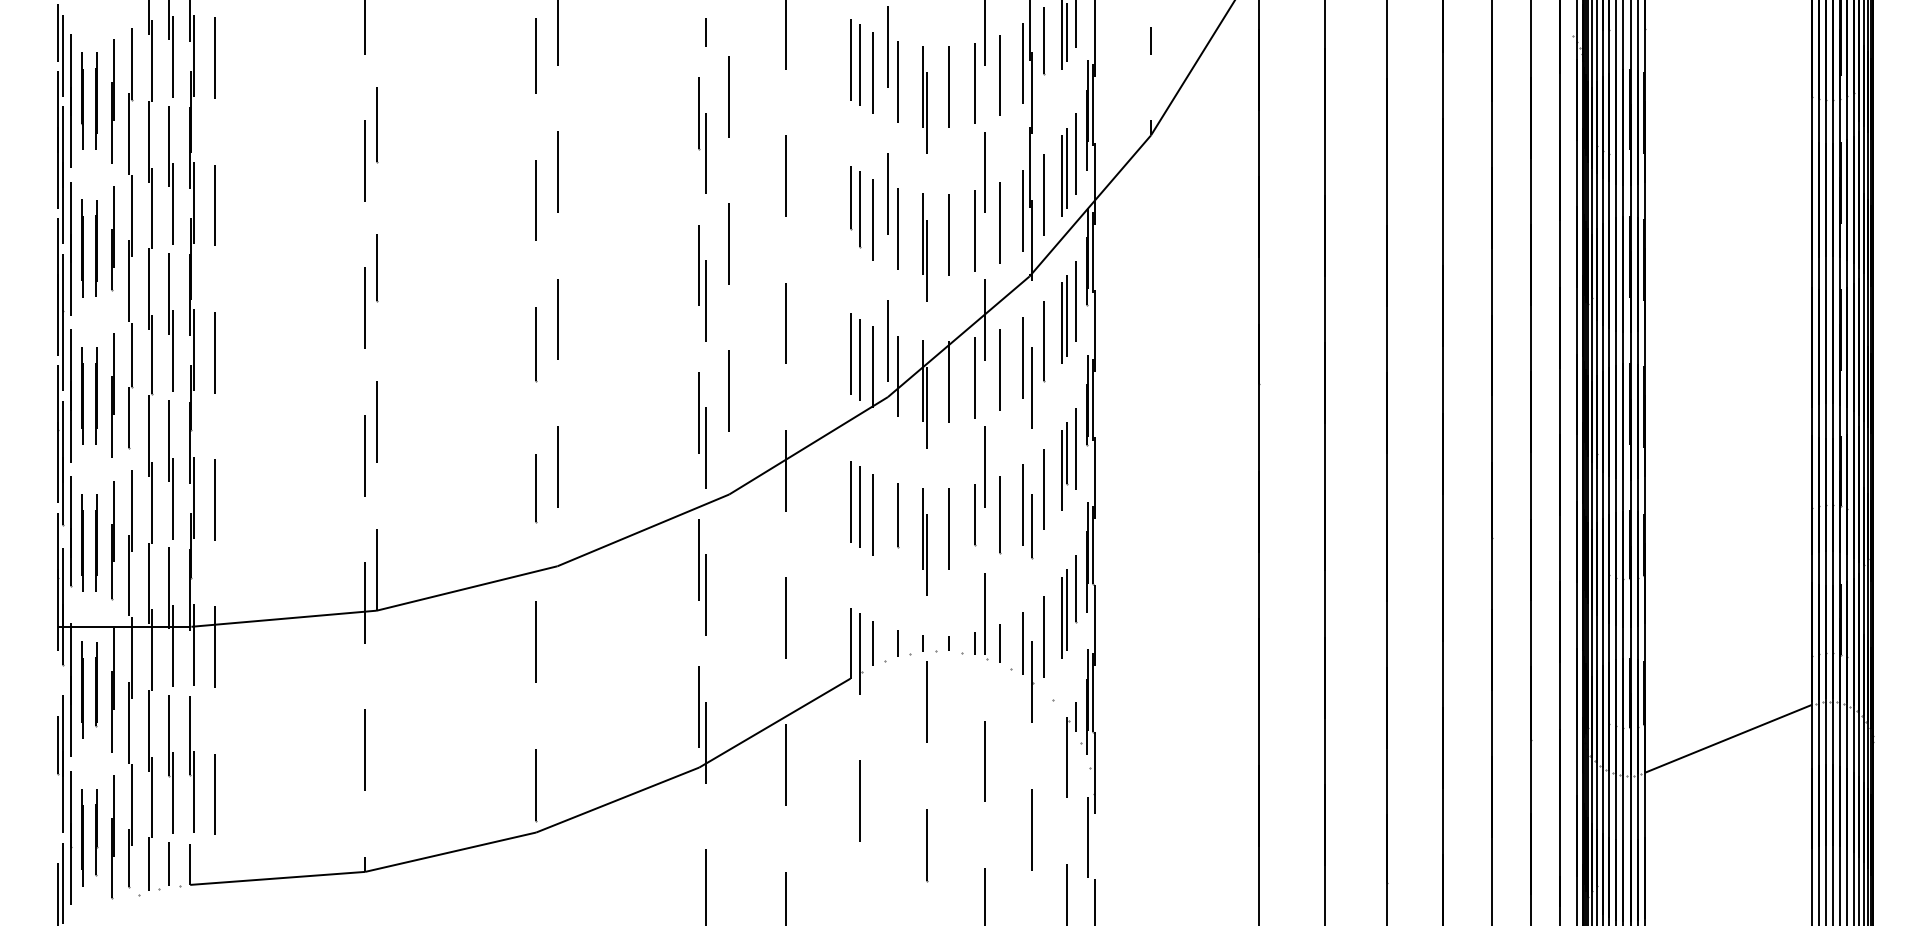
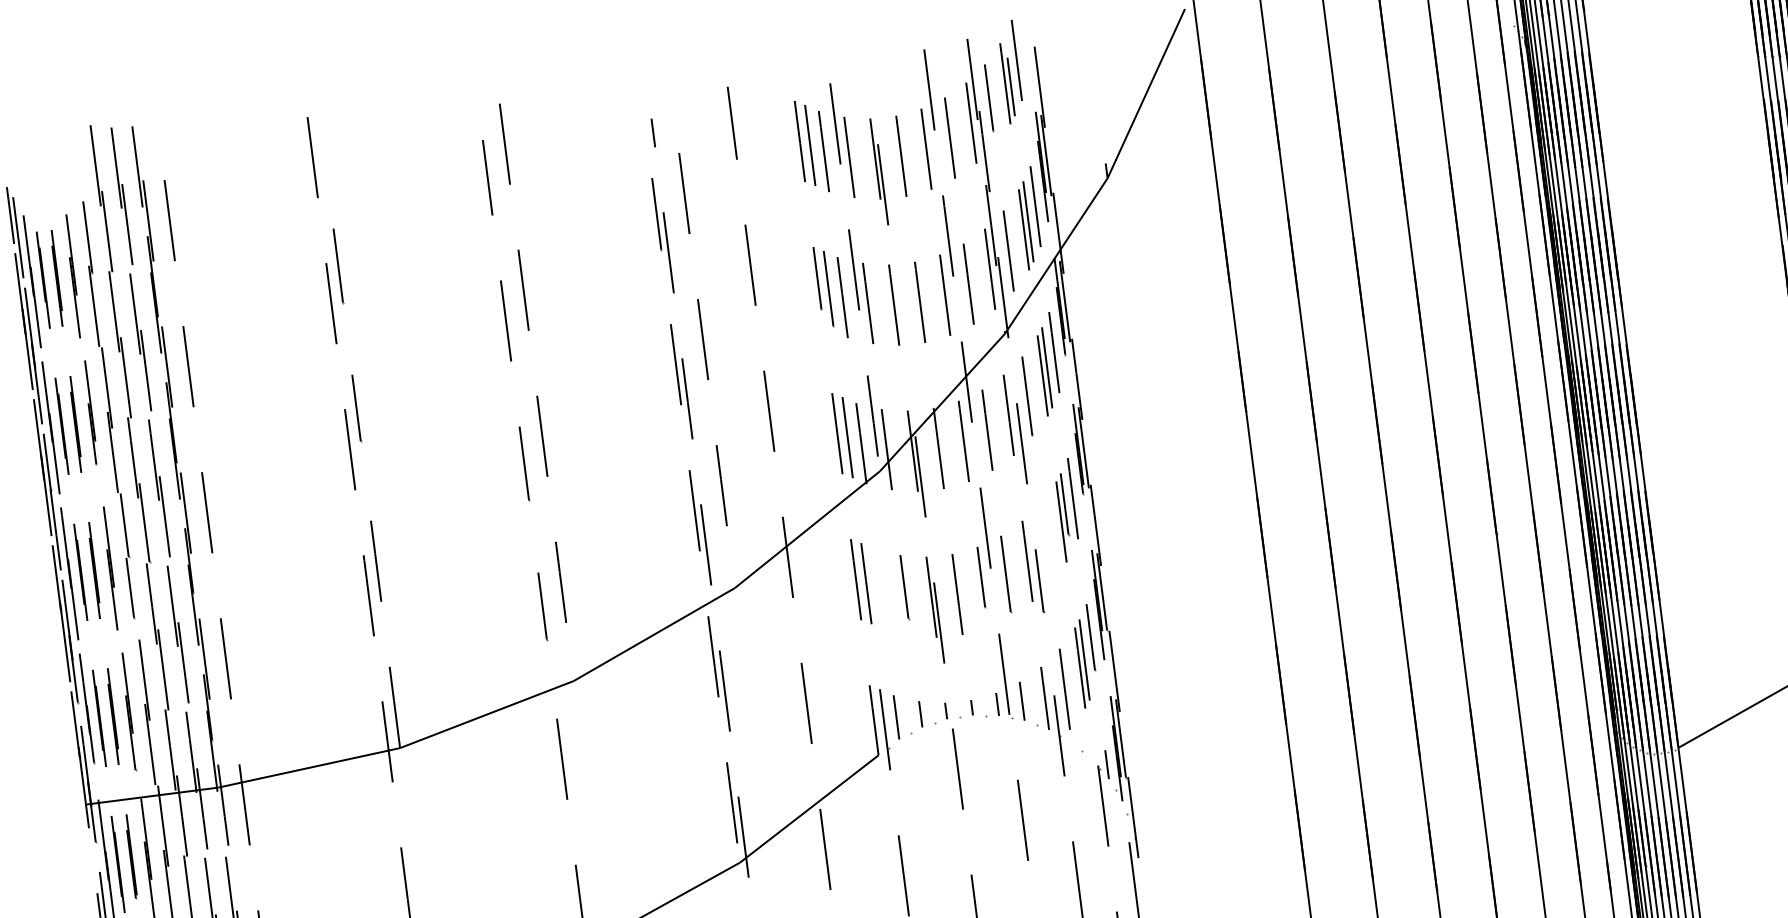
line: (1150, 40) -> (1095, 84), removed
line: (927, 260) -> (901, 330), removed
line: (1043, 489) -> (1045, 543), removed
line: (873, 514) -> (880, 589), removed

